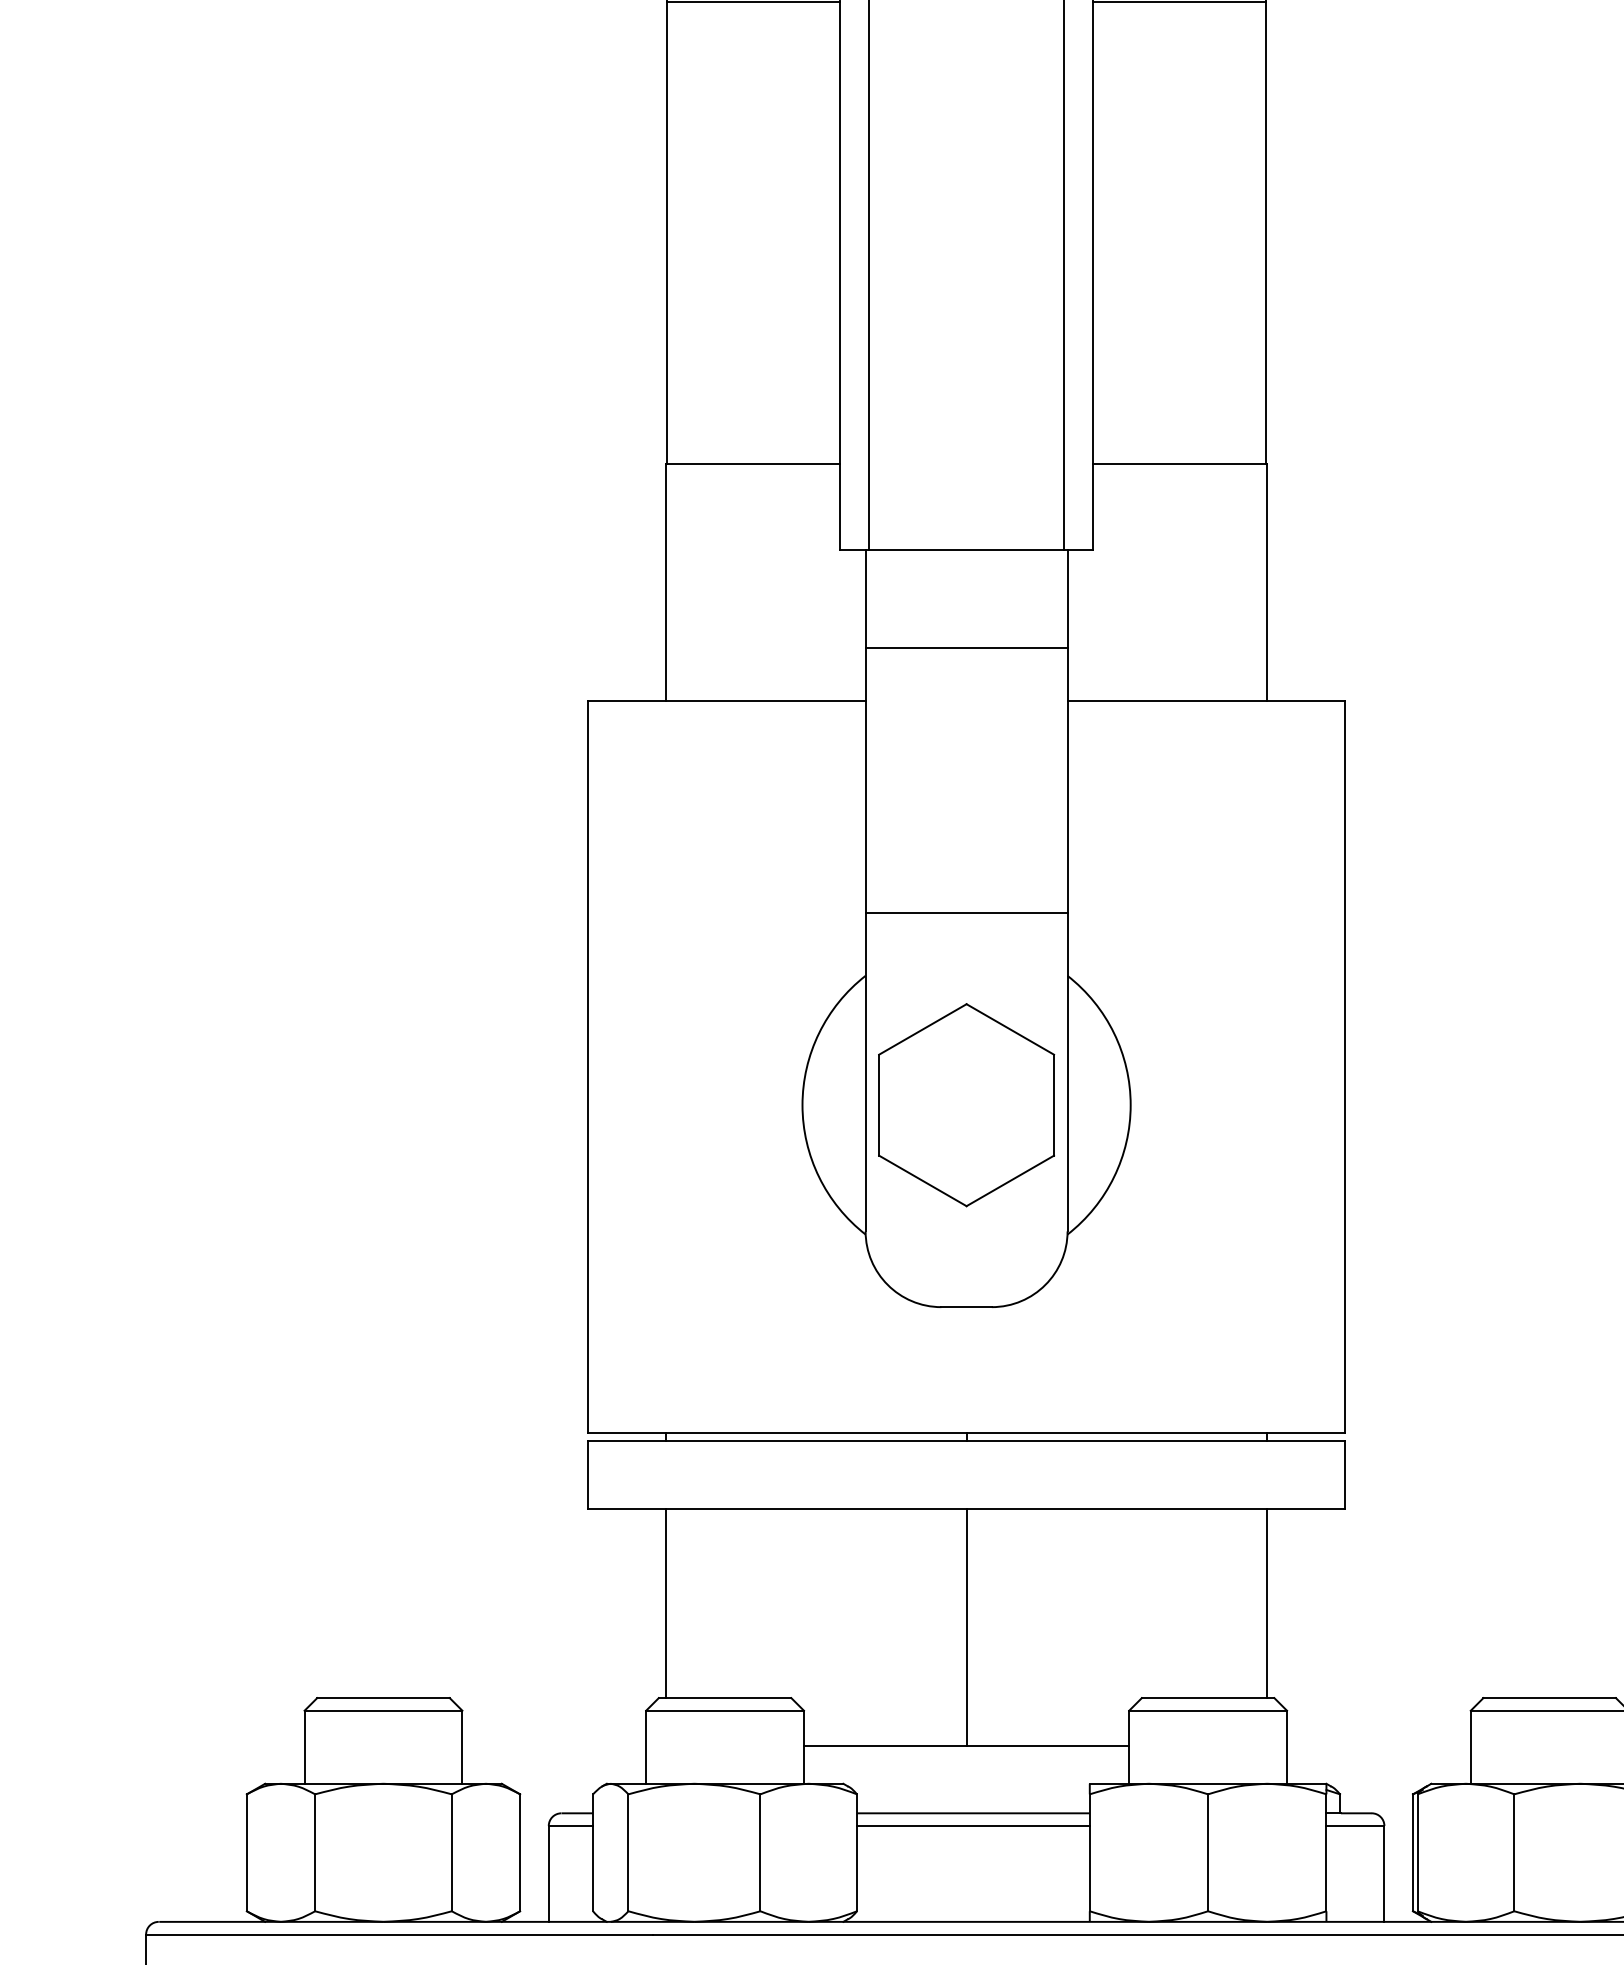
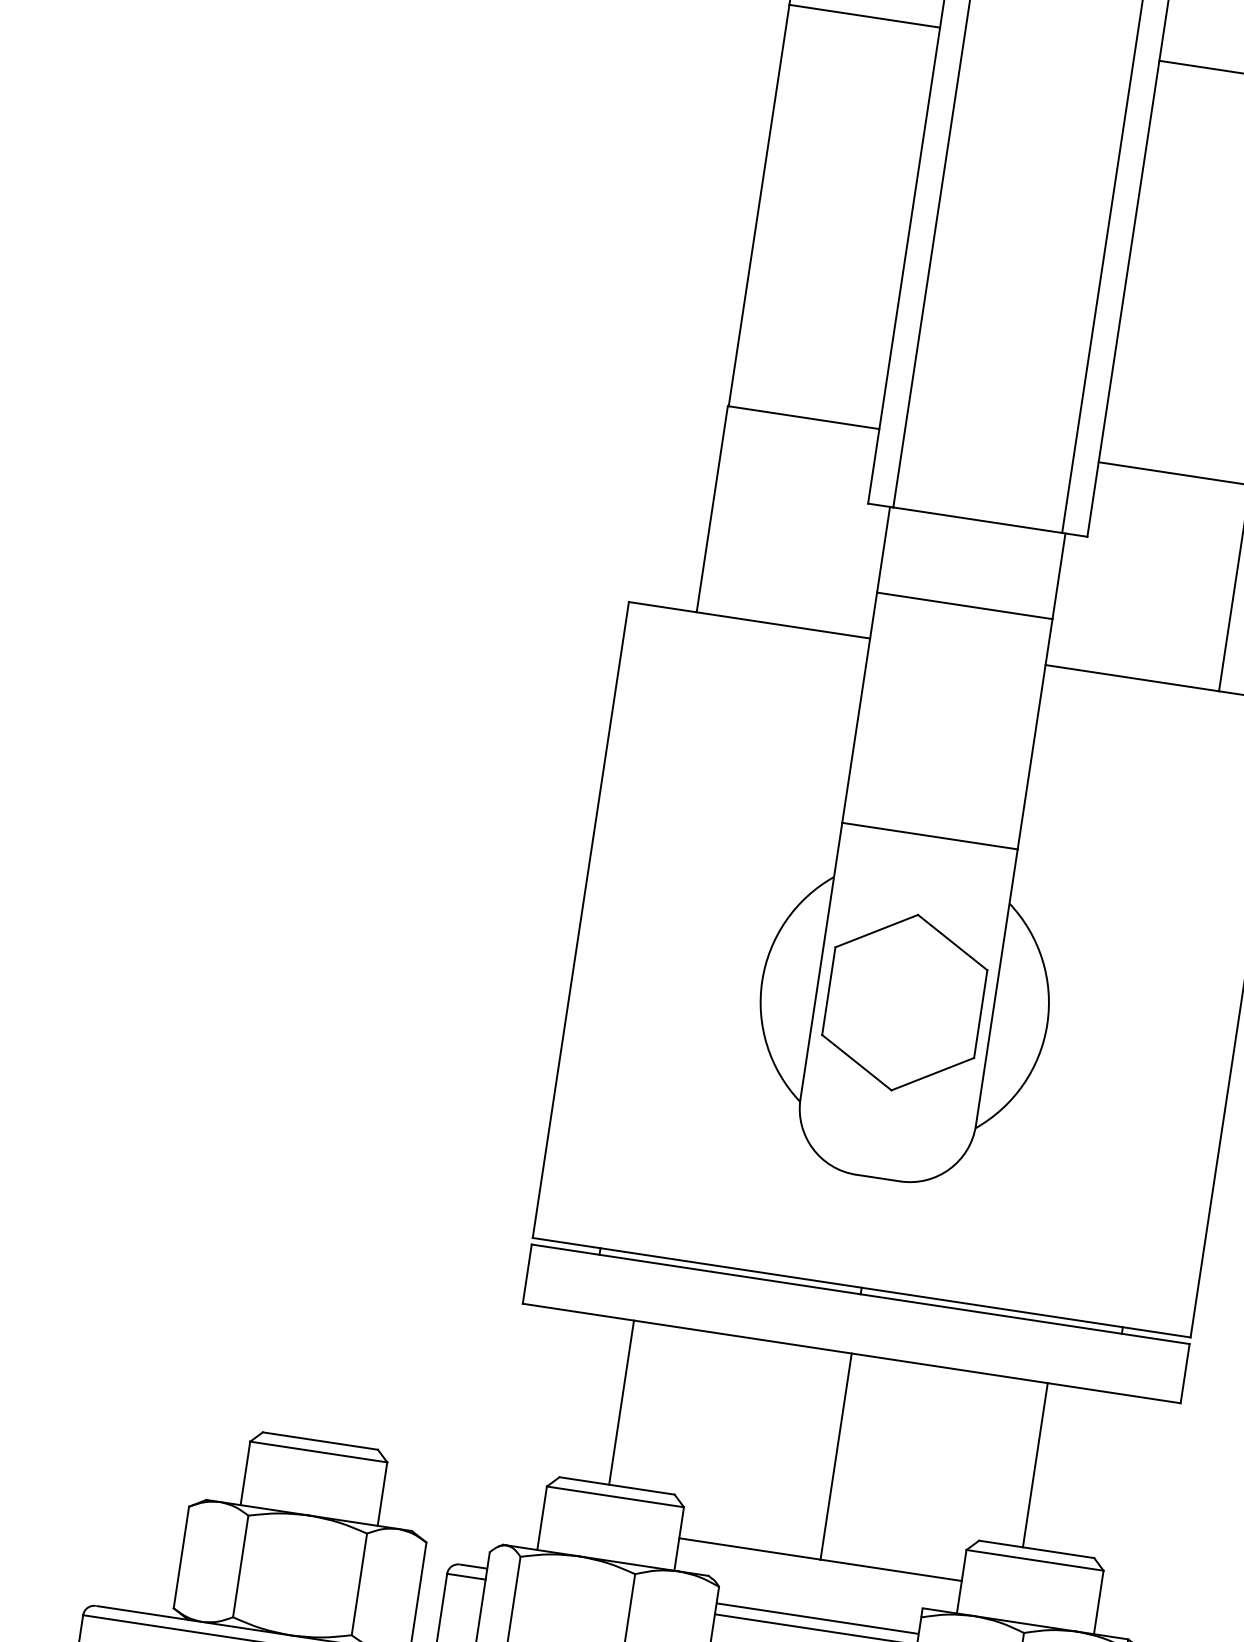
line: (665, 1603) -> (621, 1402), moved
line: (1267, 1603) -> (1035, 1465), moved

